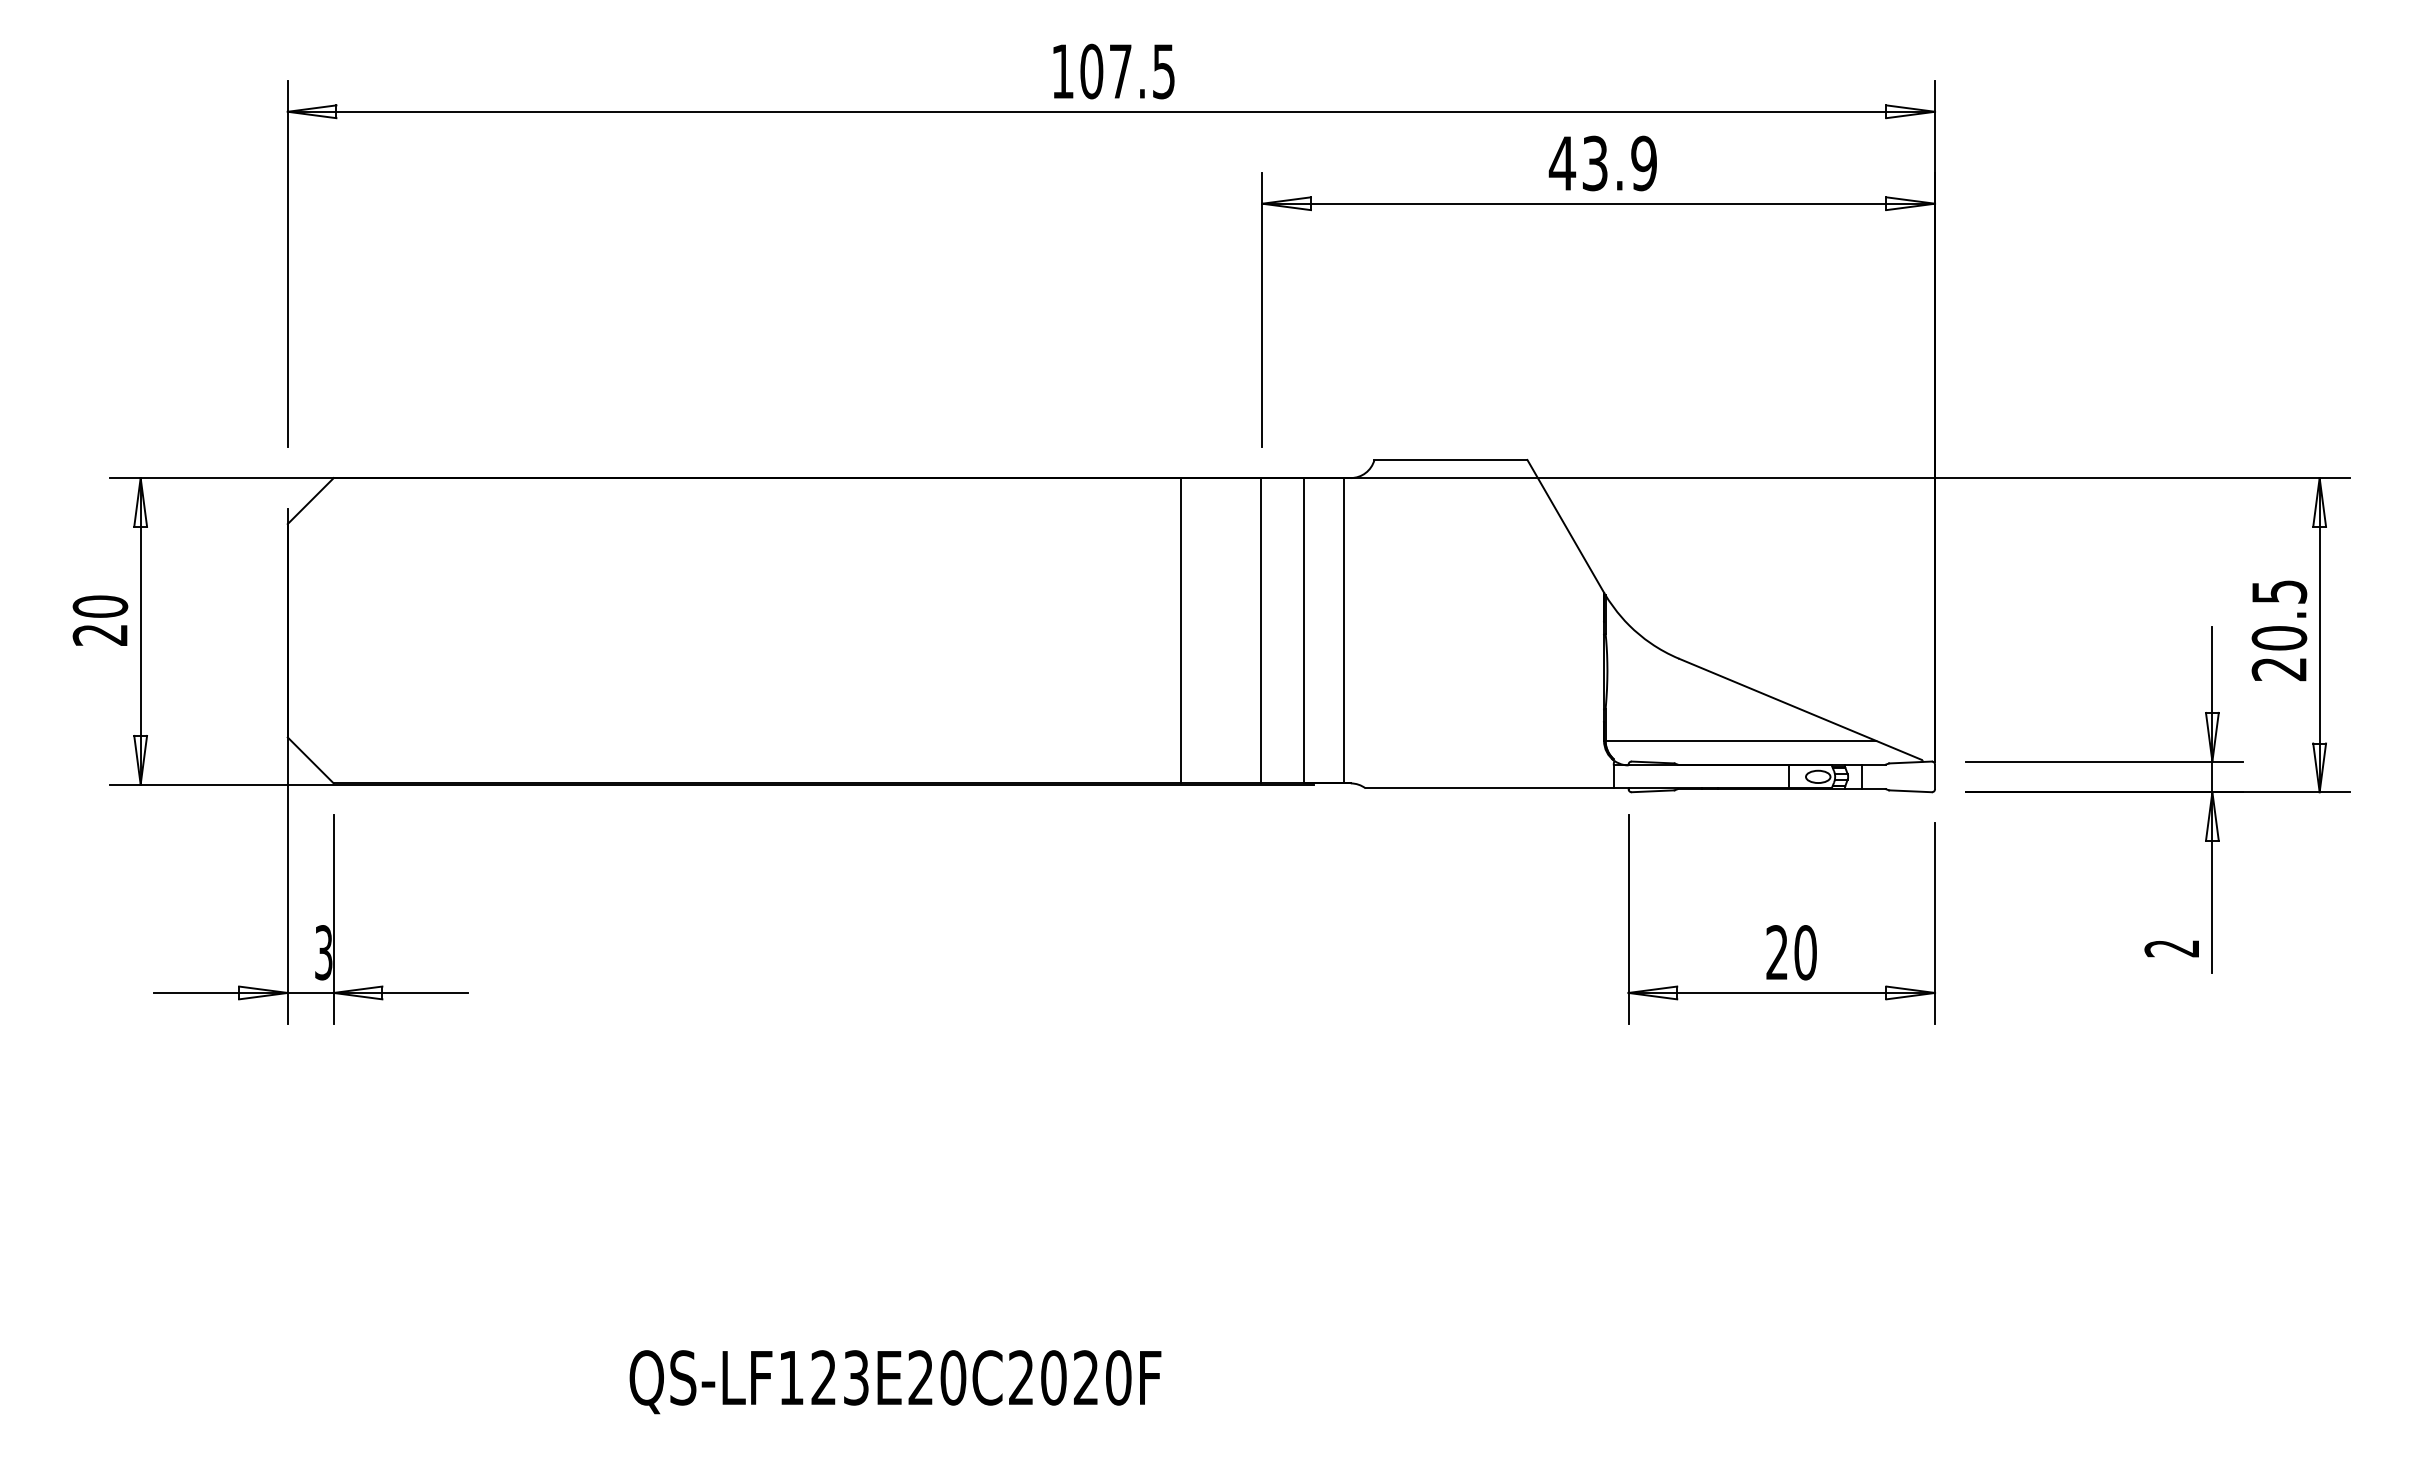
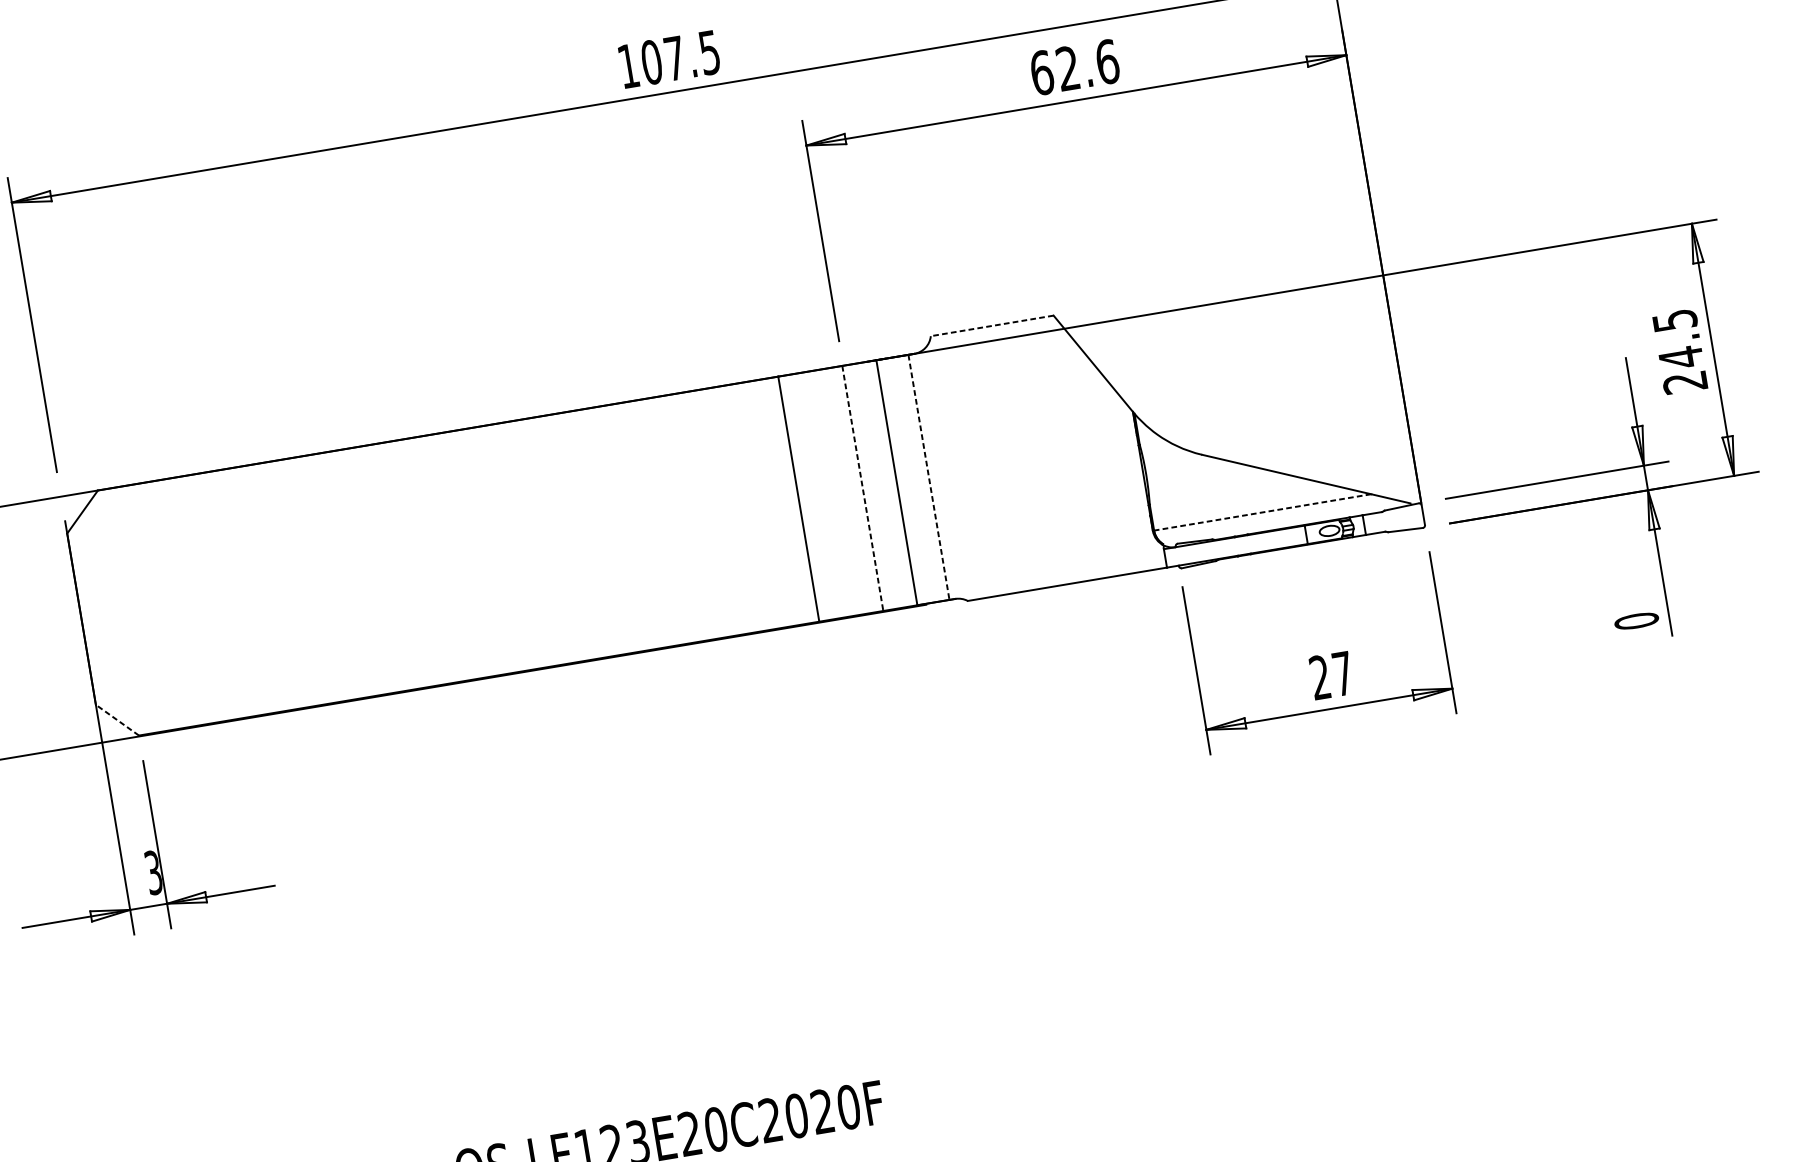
text: (1602, 163) -> (1074, 67), 43.9 -> 62.6
line: (1450, 460) -> (991, 326), solid -> dashed
line: (1261, 630) -> (863, 488), solid -> dashed
line: (1343, 630) -> (928, 477), solid -> dashed
text: (2279, 638) -> (1681, 357), 20.5 -> 24.5
line: (1740, 740) -> (1262, 512), solid -> dashed
line: (310, 760) -> (117, 720), solid -> dashed
text: (2171, 948) -> (1636, 621), 2 -> 0
text: (1805, 952) -> (1342, 673), 20 -> 27

